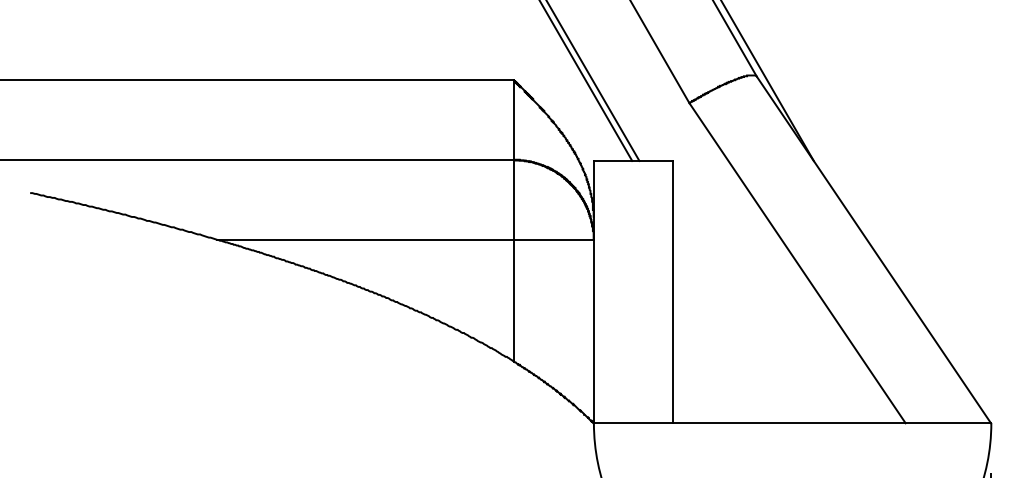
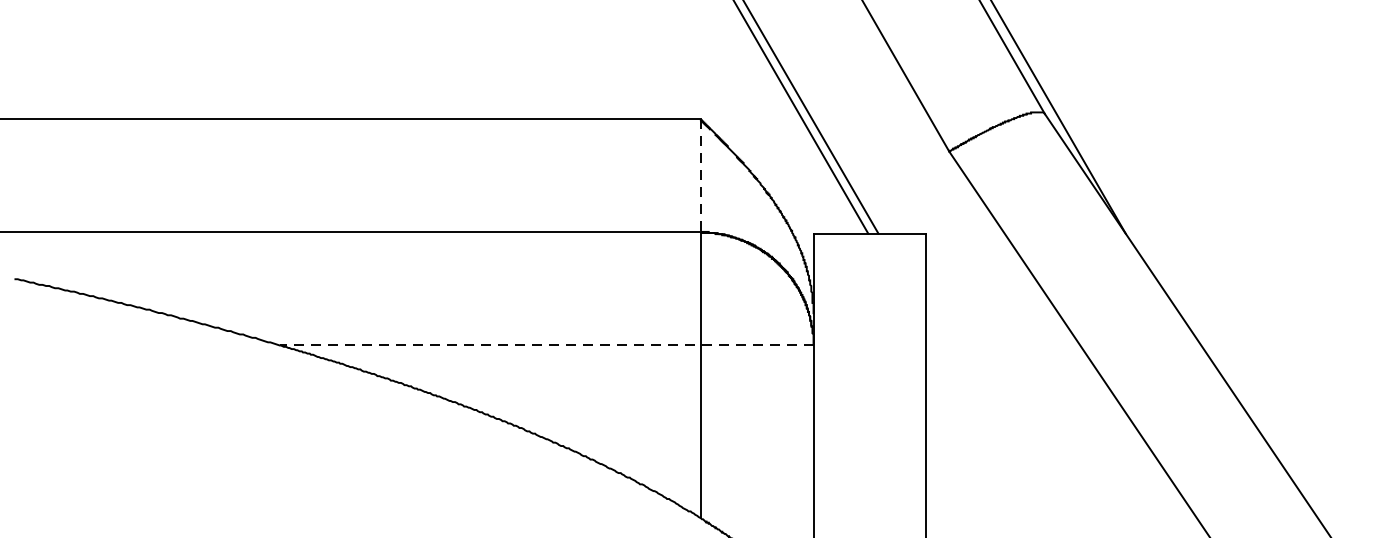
line: (514, 120) -> (701, 176), solid -> dashed
line: (404, 239) -> (545, 345), solid -> dashed

